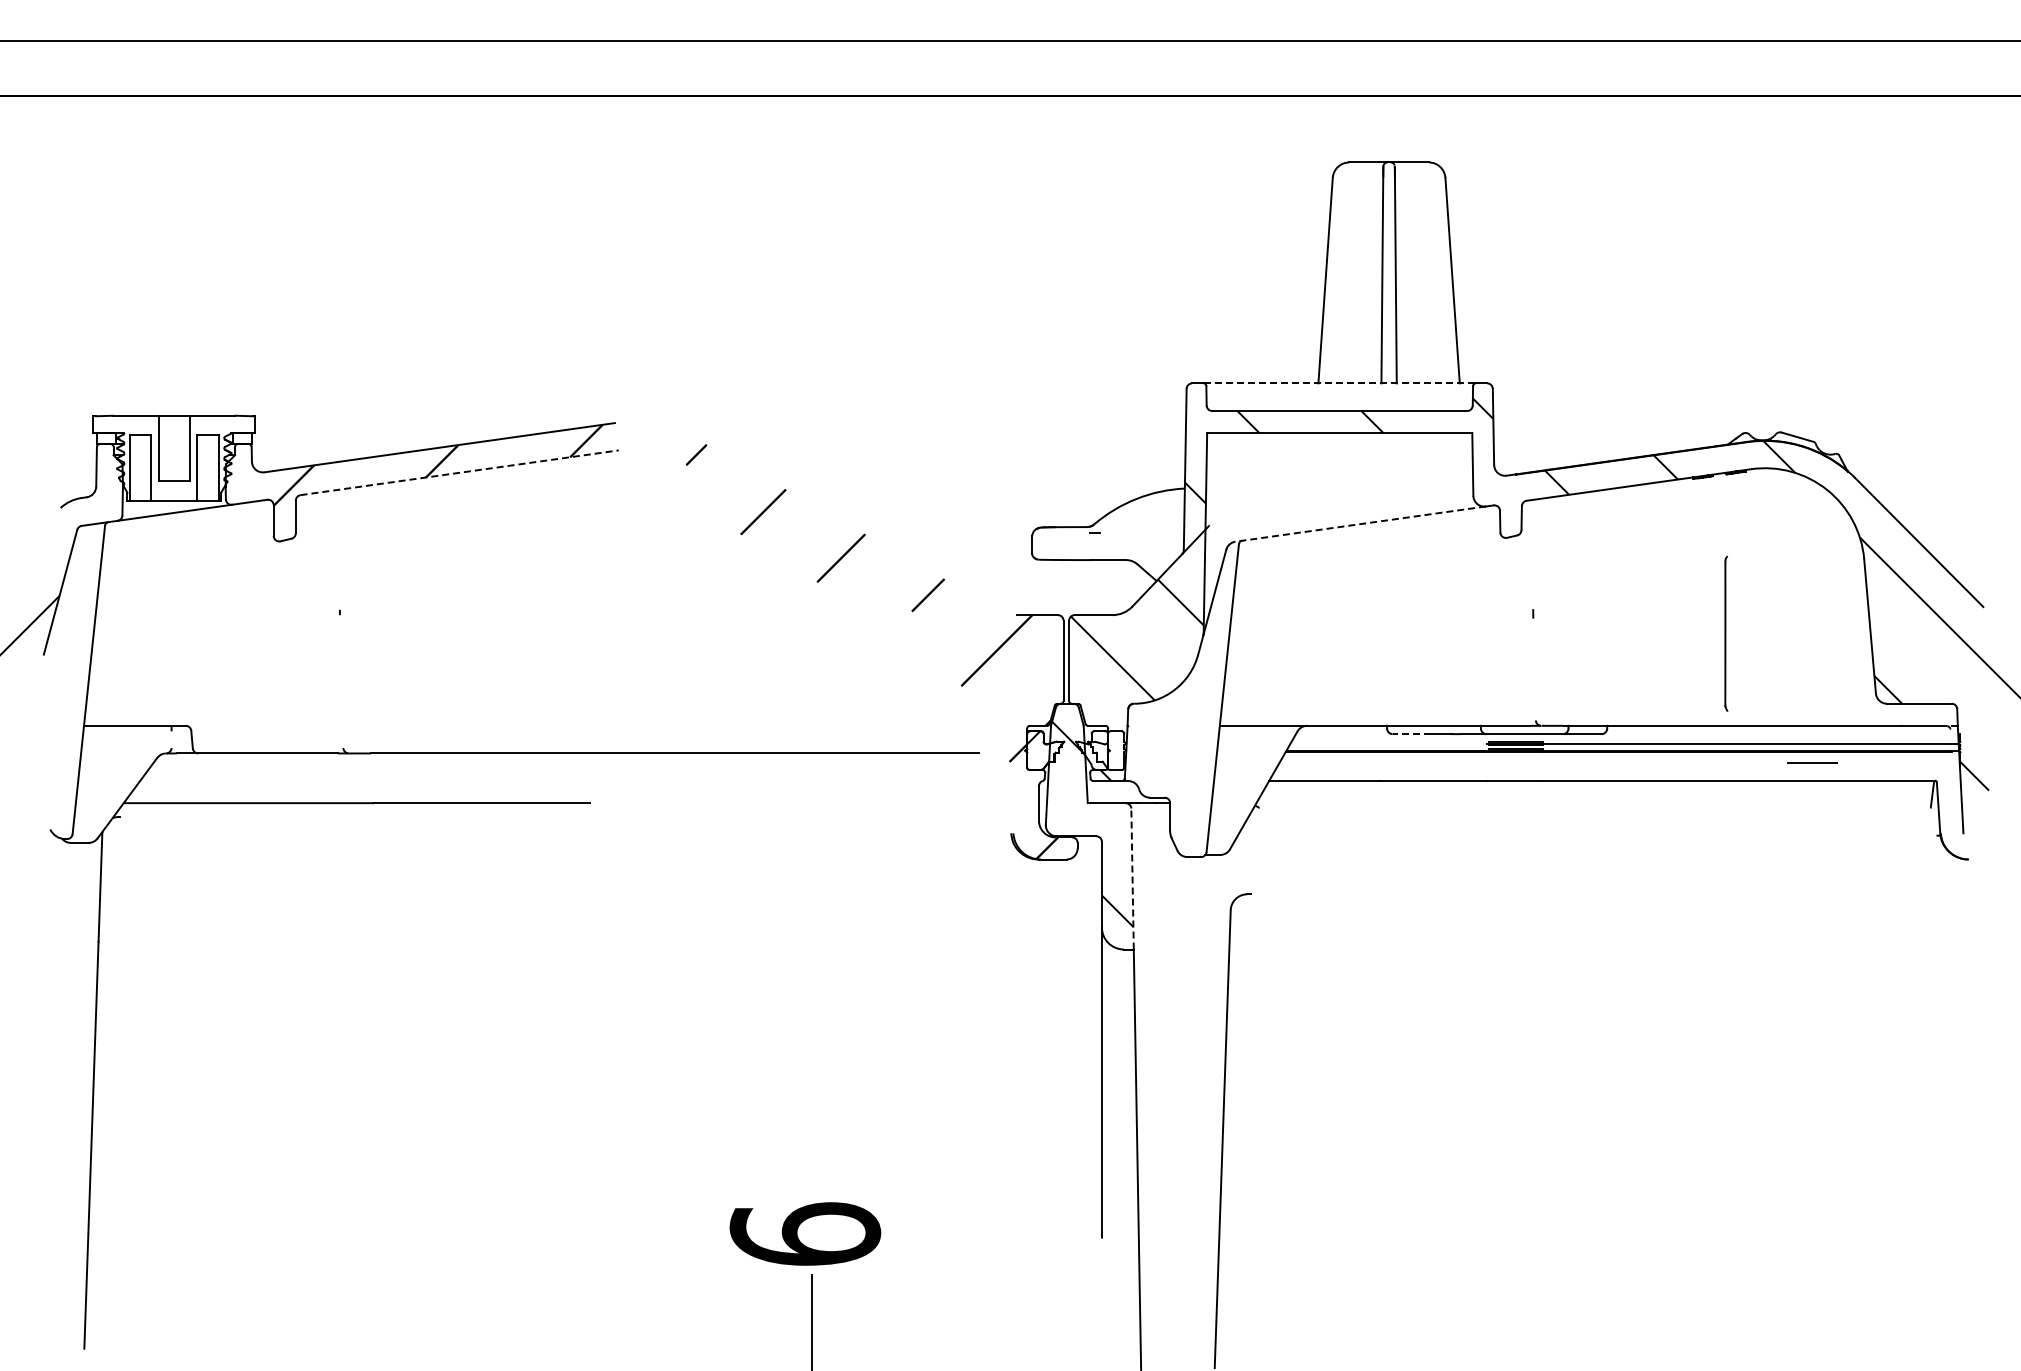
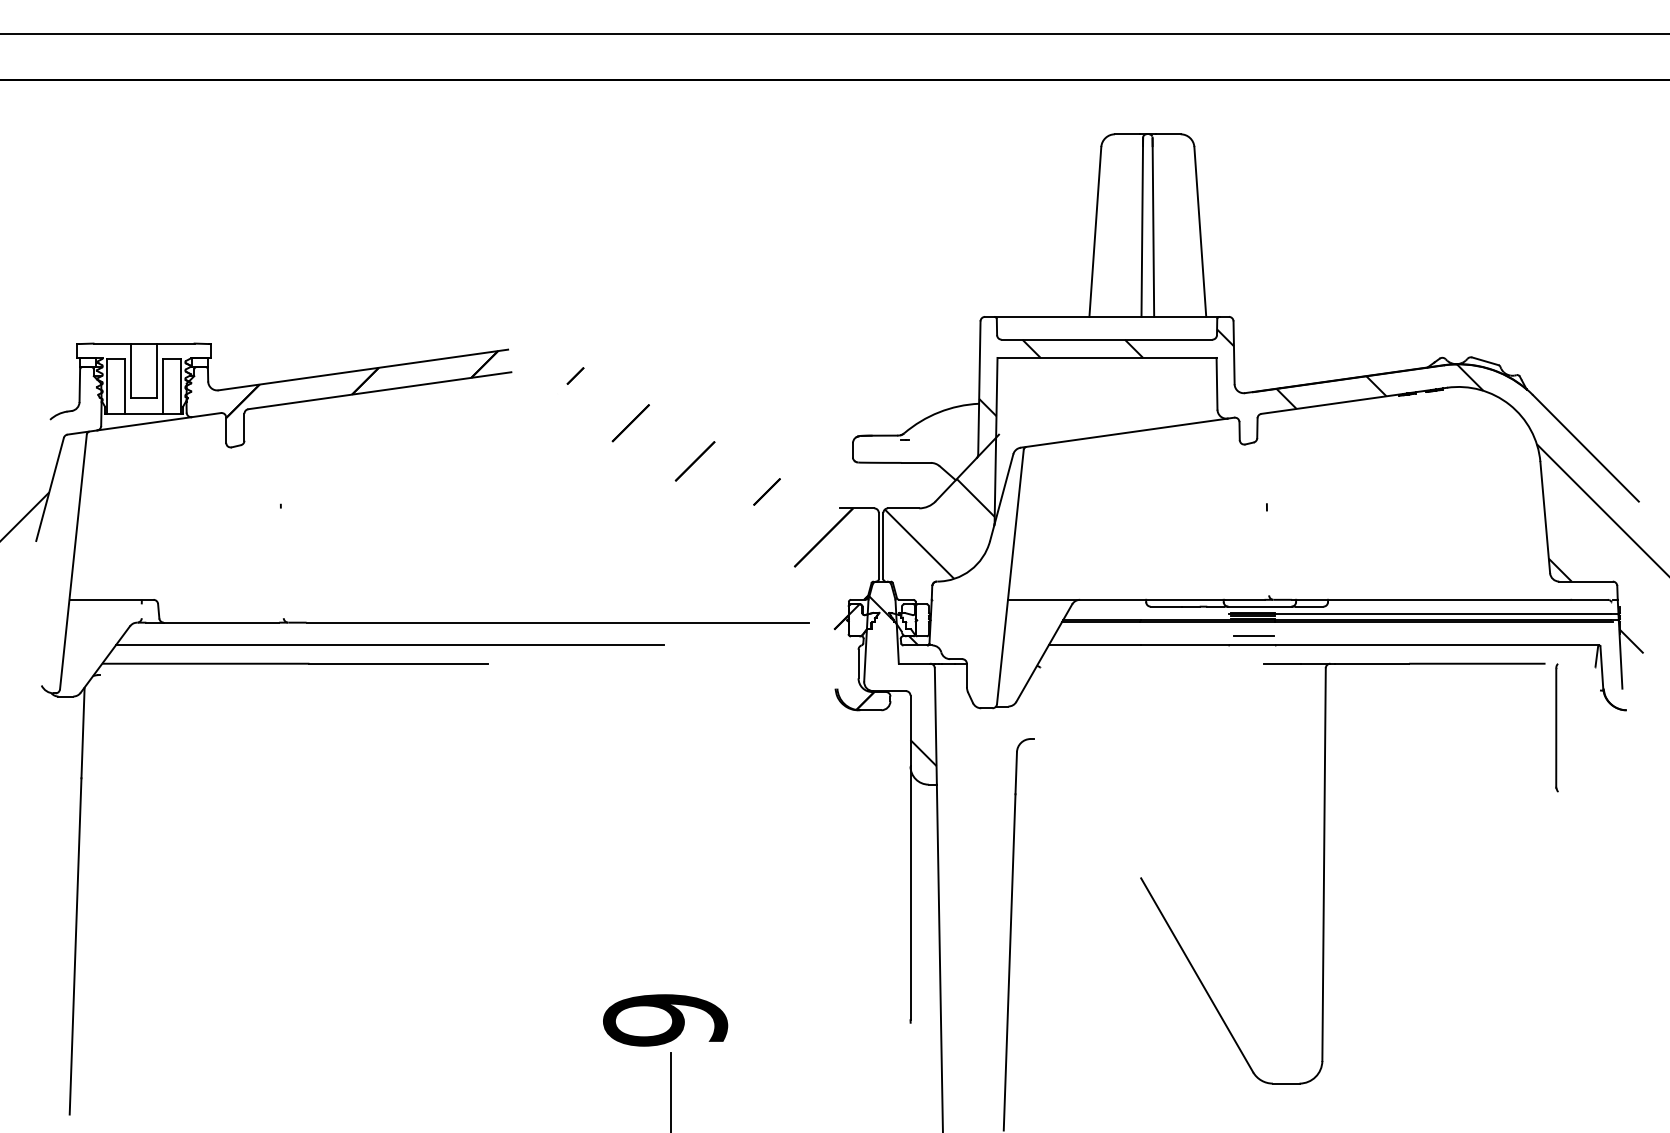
line: (1340, 383) -> (1107, 316), dashed -> solid
line: (459, 472) -> (379, 390), dashed -> solid
line: (1360, 524) -> (1124, 433), dashed -> solid
part: (1726, 633) -> (1557, 727), moved
line: (1411, 734) -> (1166, 606), dashed -> solid
line: (1812, 762) -> (1253, 635), moved
line: (471, 781) -> (389, 645), added
line: (1132, 878) -> (935, 725), dashed -> solid
part: (1603, 1057) -> (1324, 873), added
text: (805, 1234) -> (665, 1020), 6 -> 9

